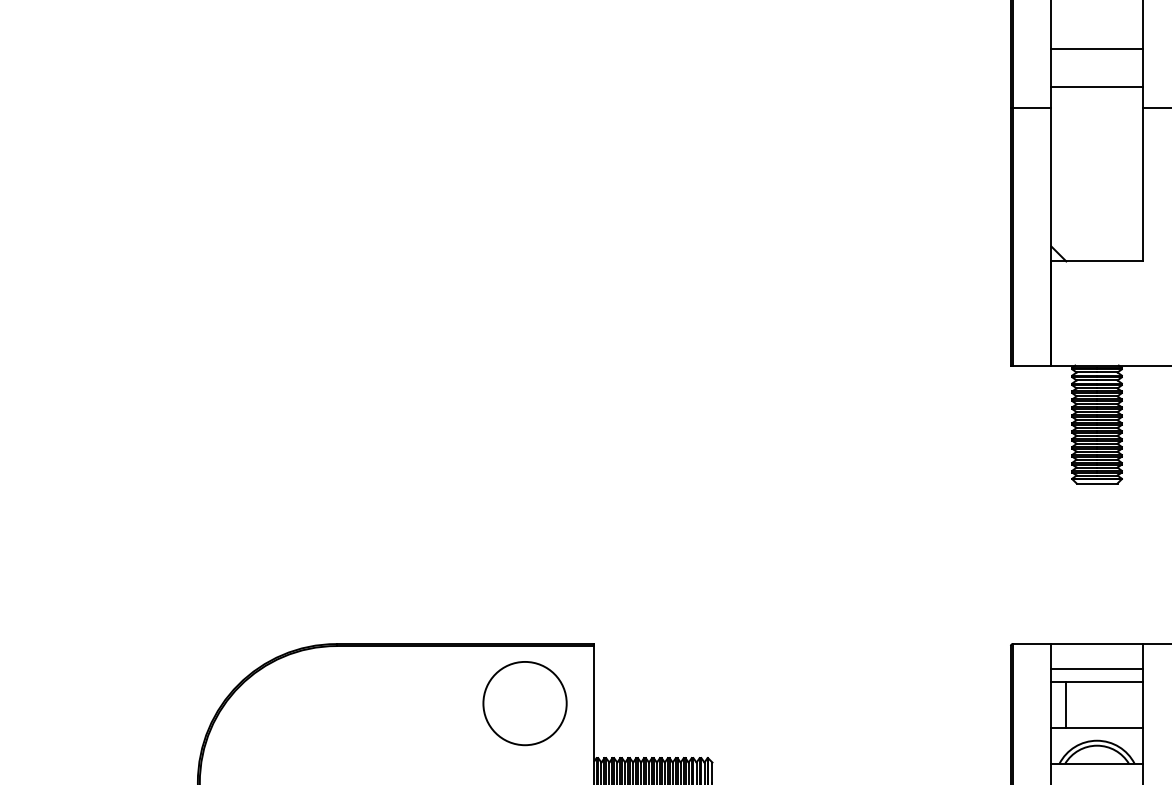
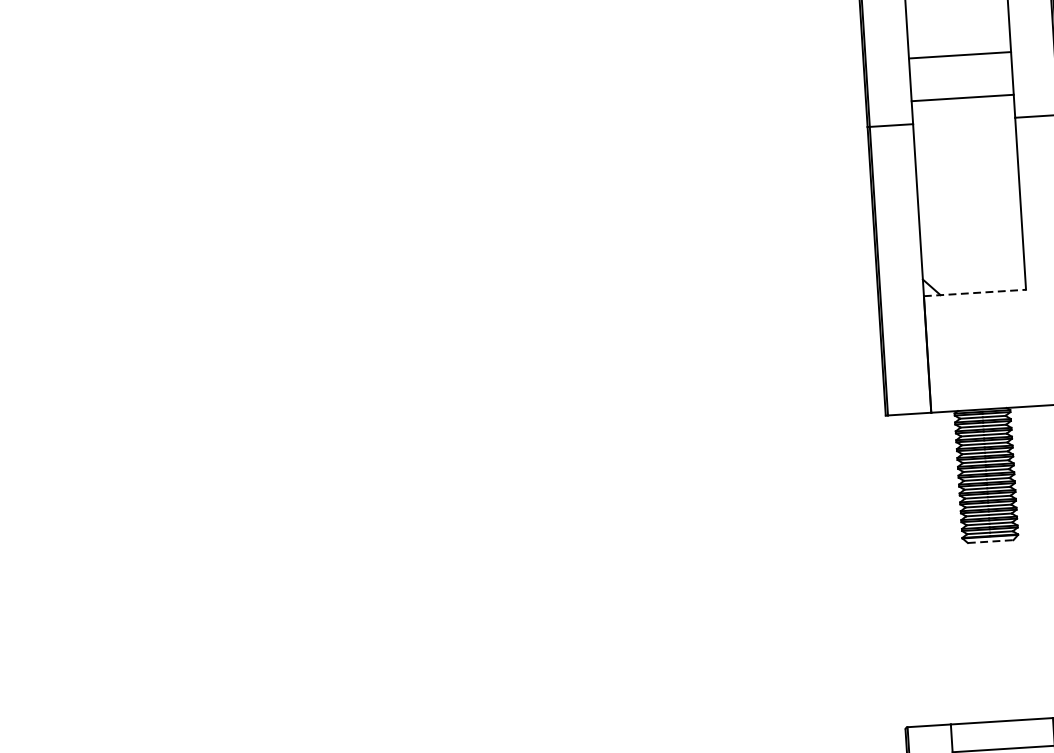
line: (1097, 261) -> (975, 293), solid -> dashed
line: (1097, 483) -> (991, 541), solid -> dashed

